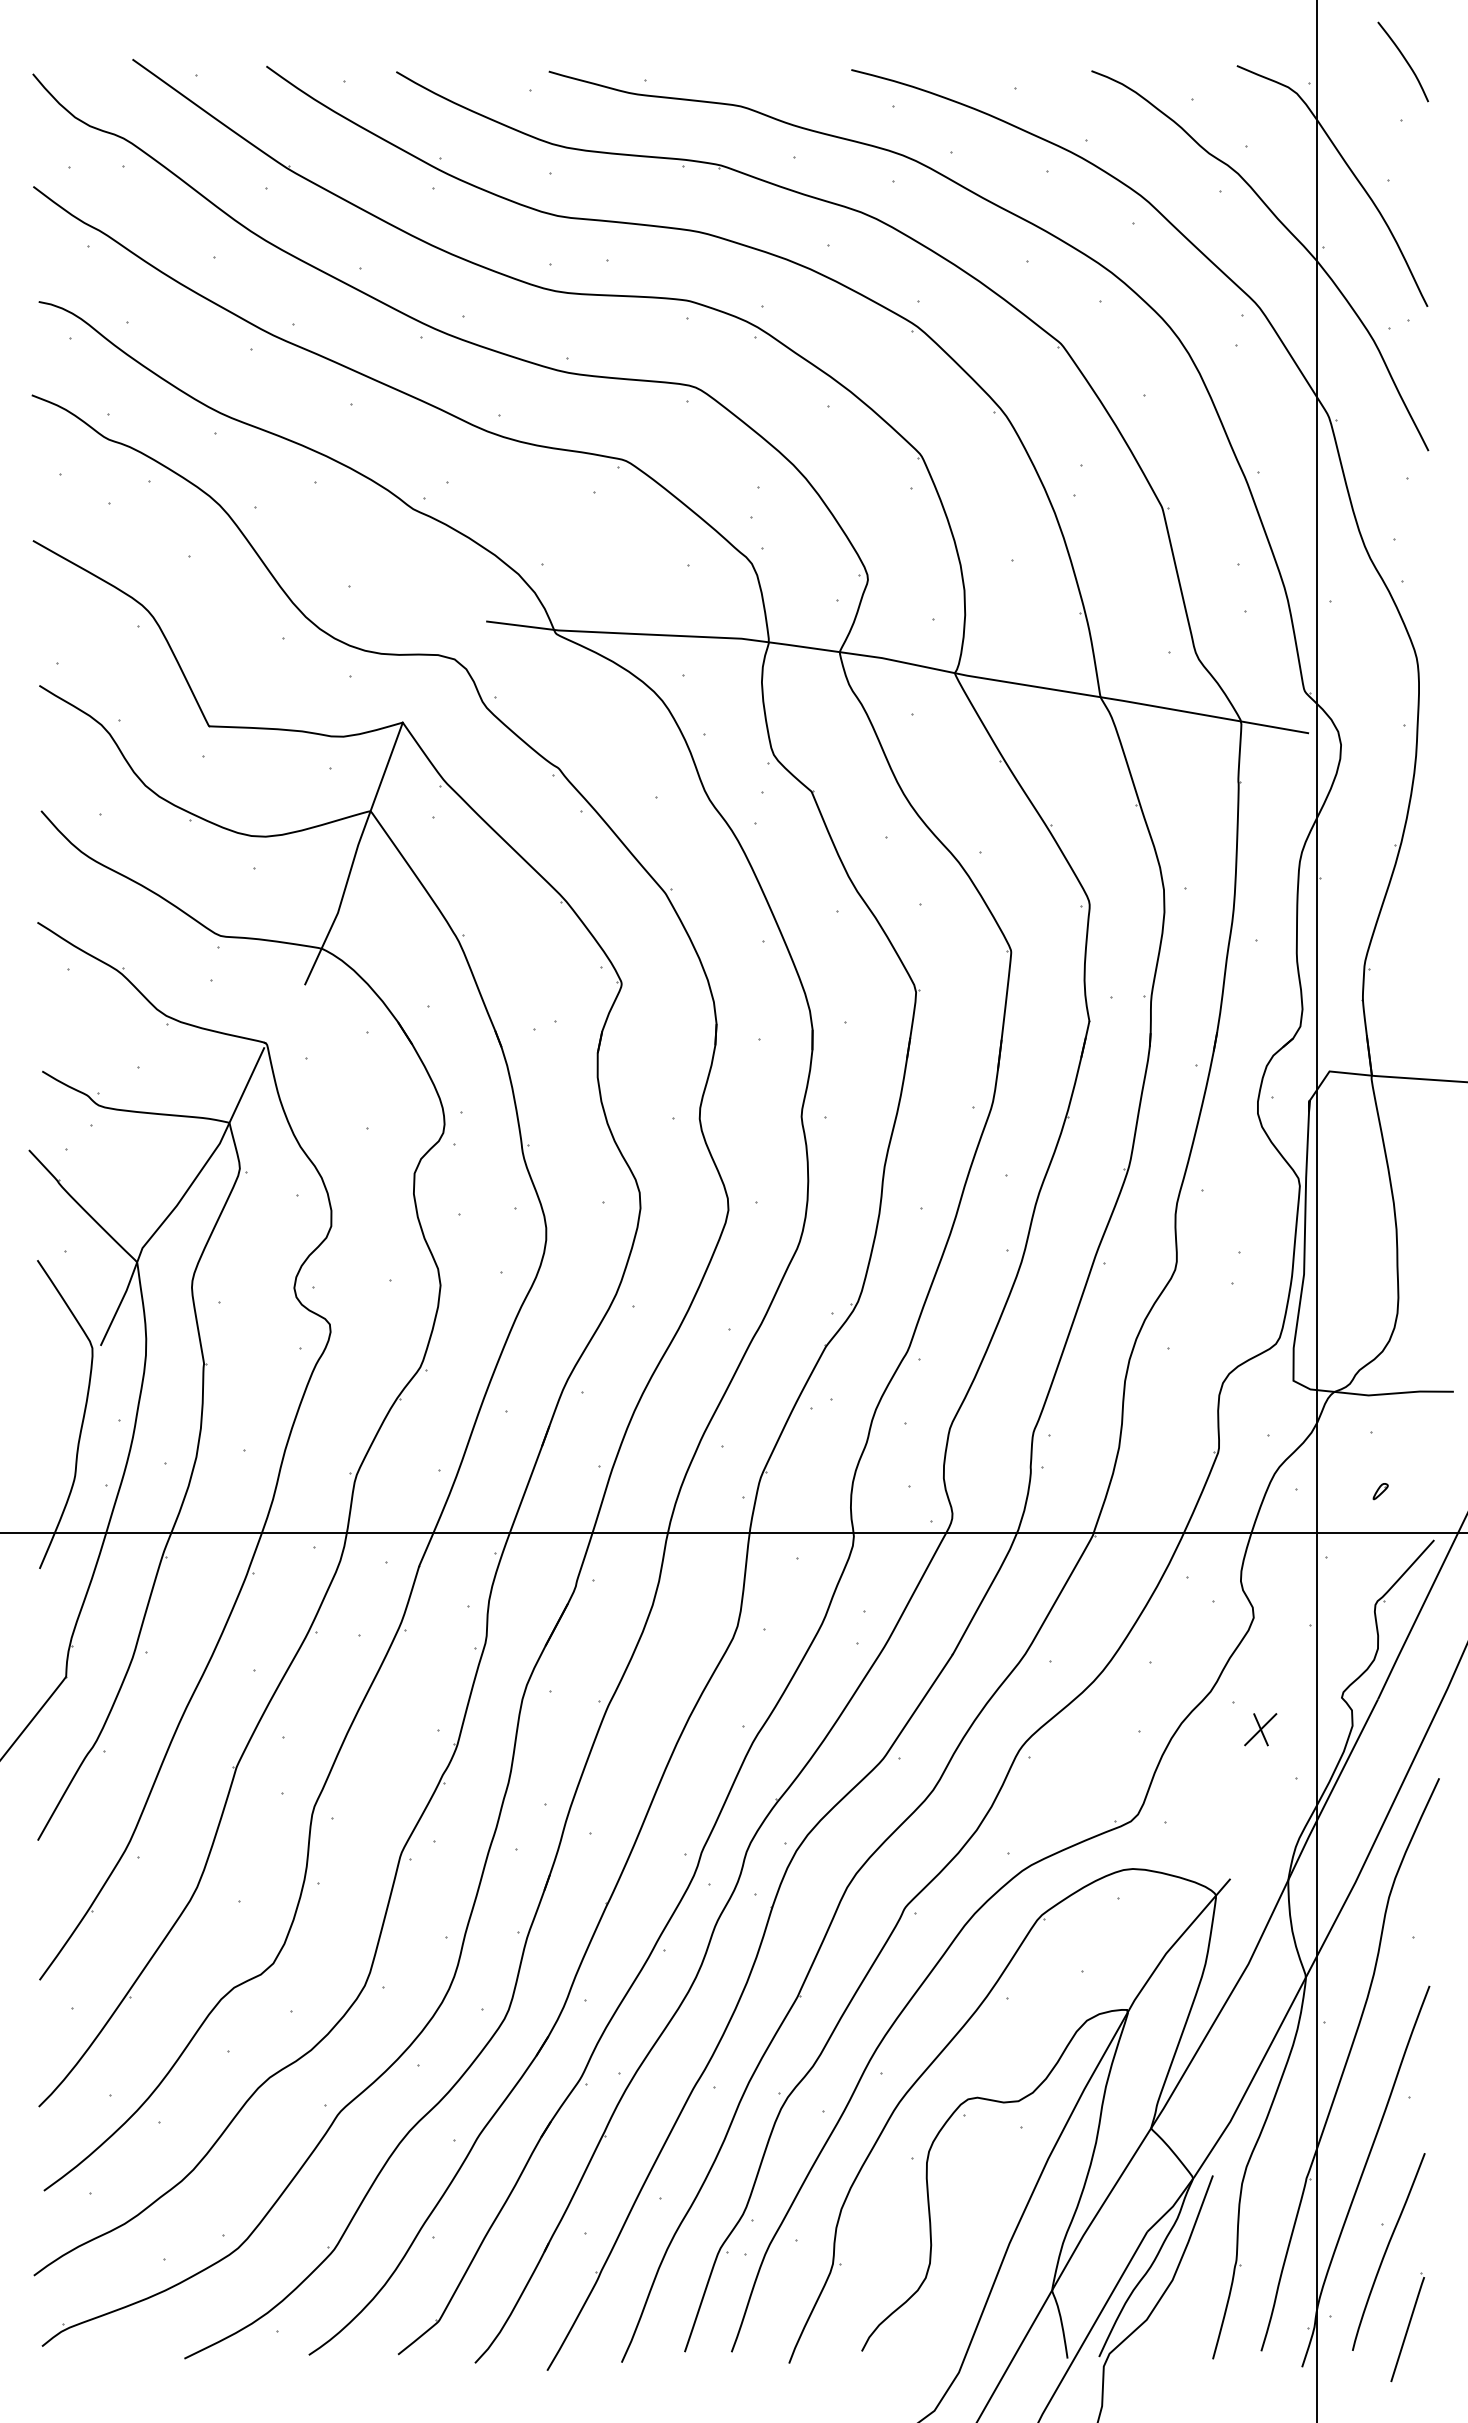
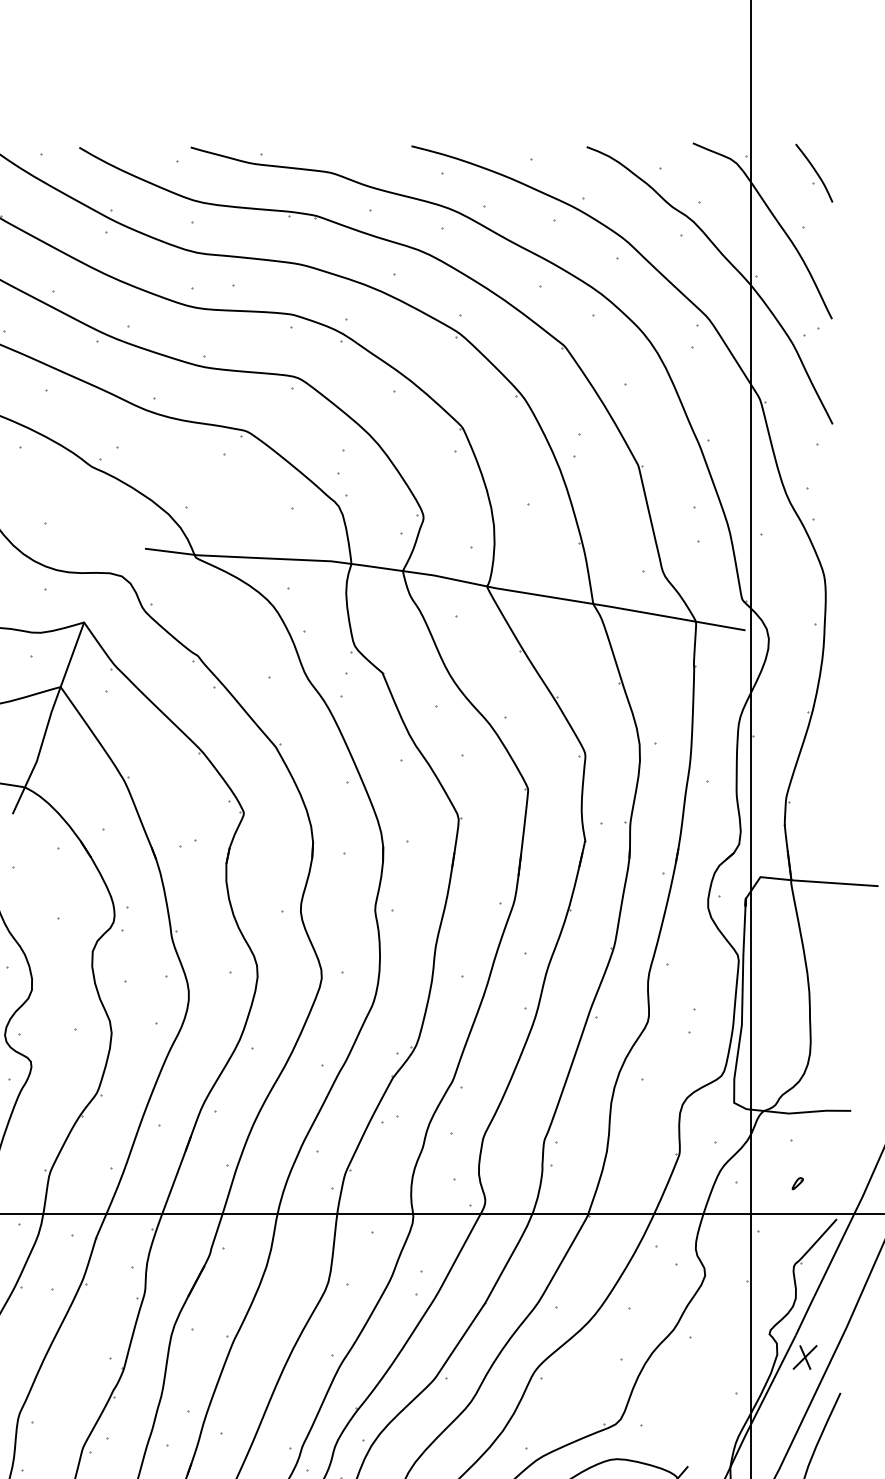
curve: (1405, 61) -> (815, 172), moved
part: (1260, 1729) -> (804, 1357), moved

